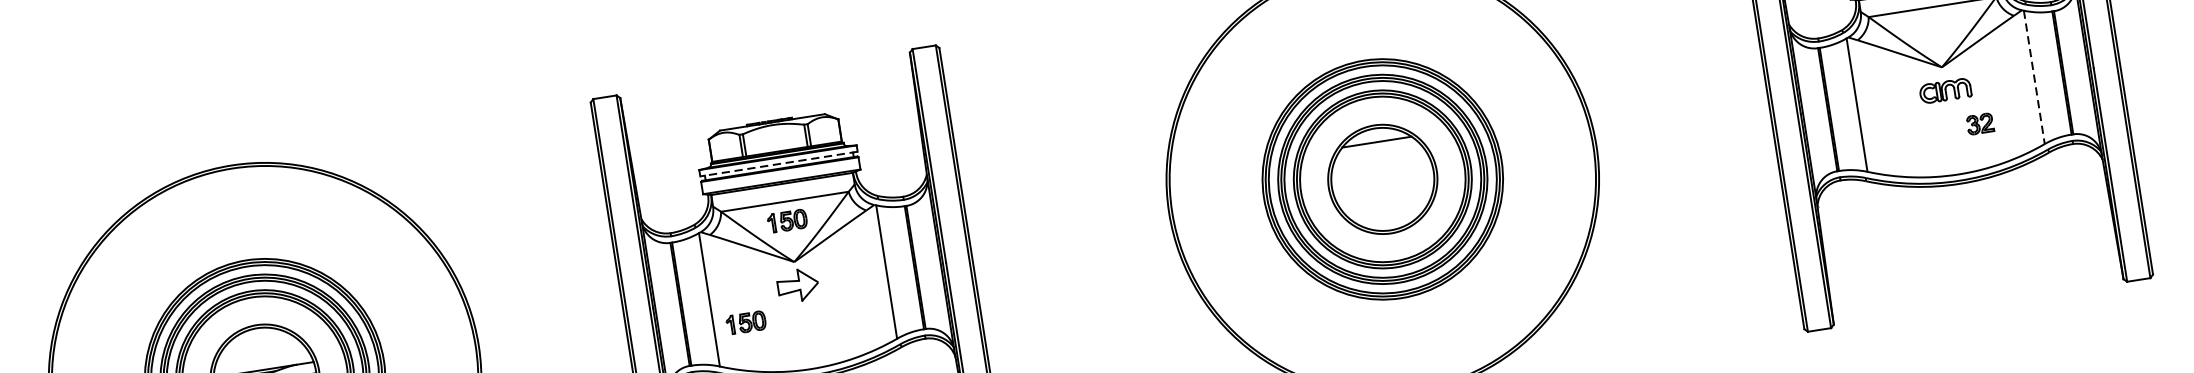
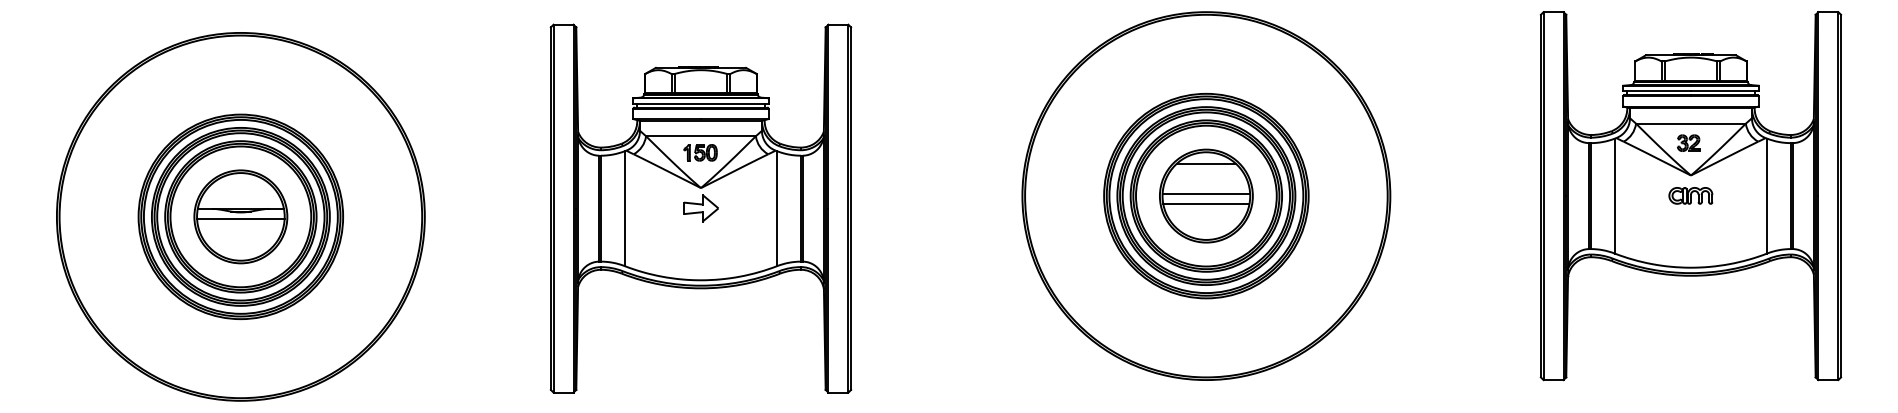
line: (2034, 77) -> (1767, 196), dashed -> solid
part: (1979, 123) -> (1688, 142), moved
line: (778, 163) -> (700, 103), dashed -> solid
line: (1382, 177) -> (1206, 194), added
line: (1384, 189) -> (1206, 204), added
part: (746, 322) -> (652, 232), removed

